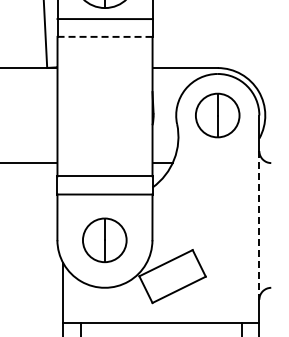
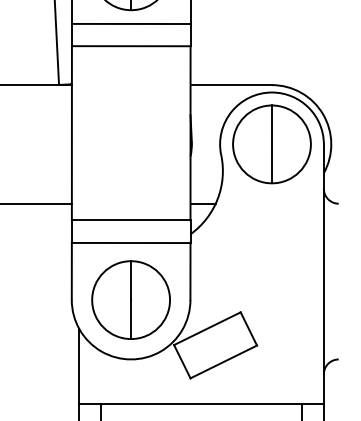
line: (105, 36) -> (131, 45), dashed -> solid
part: (217, 115) -> (271, 144), size x1.43
line: (259, 225) -> (324, 281), dashed -> solid
part: (104, 240) -> (130, 300), size x1.43

